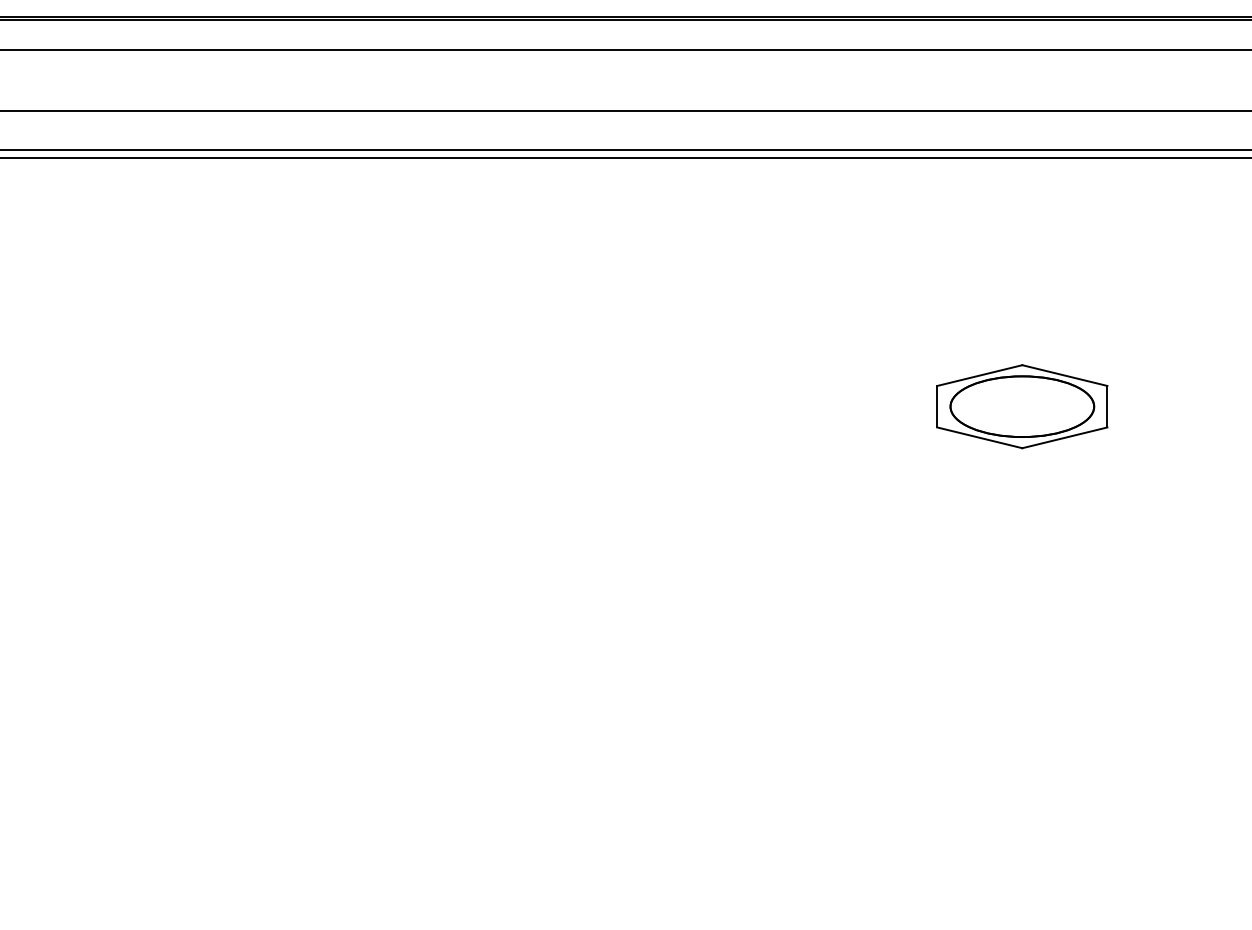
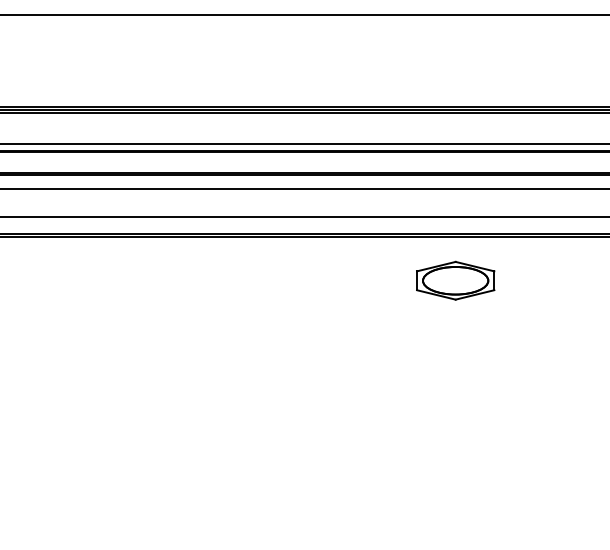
part: (1021, 406) -> (455, 280), moved

